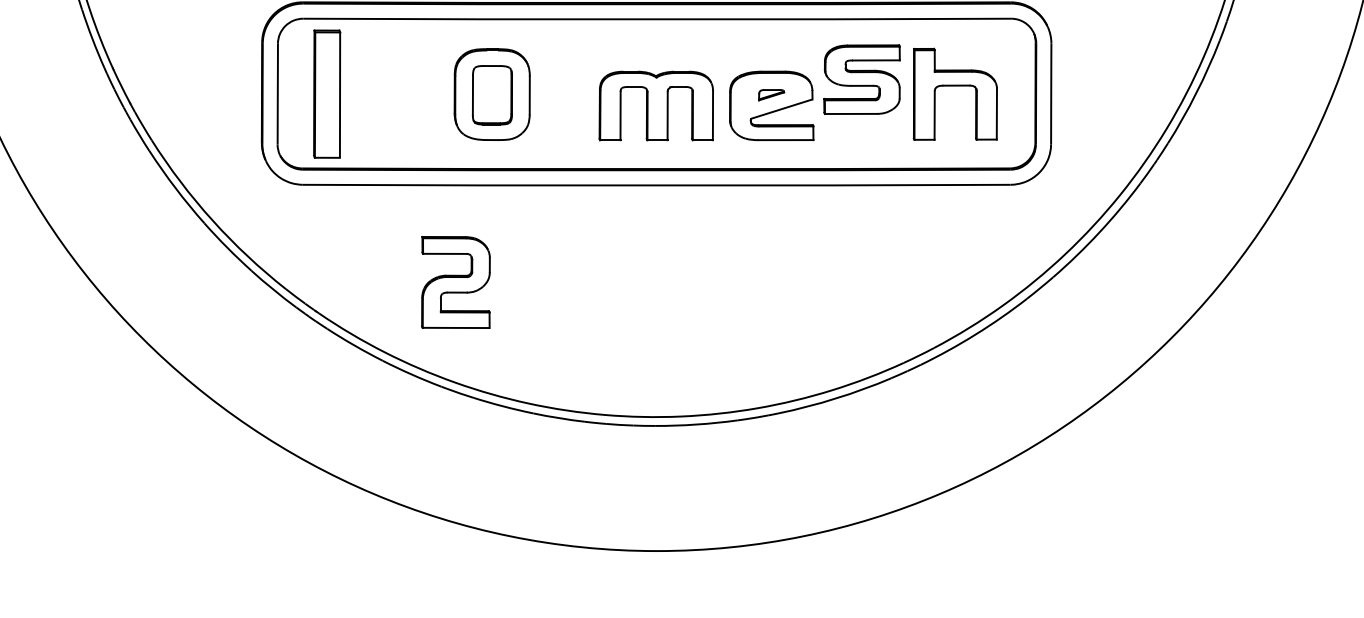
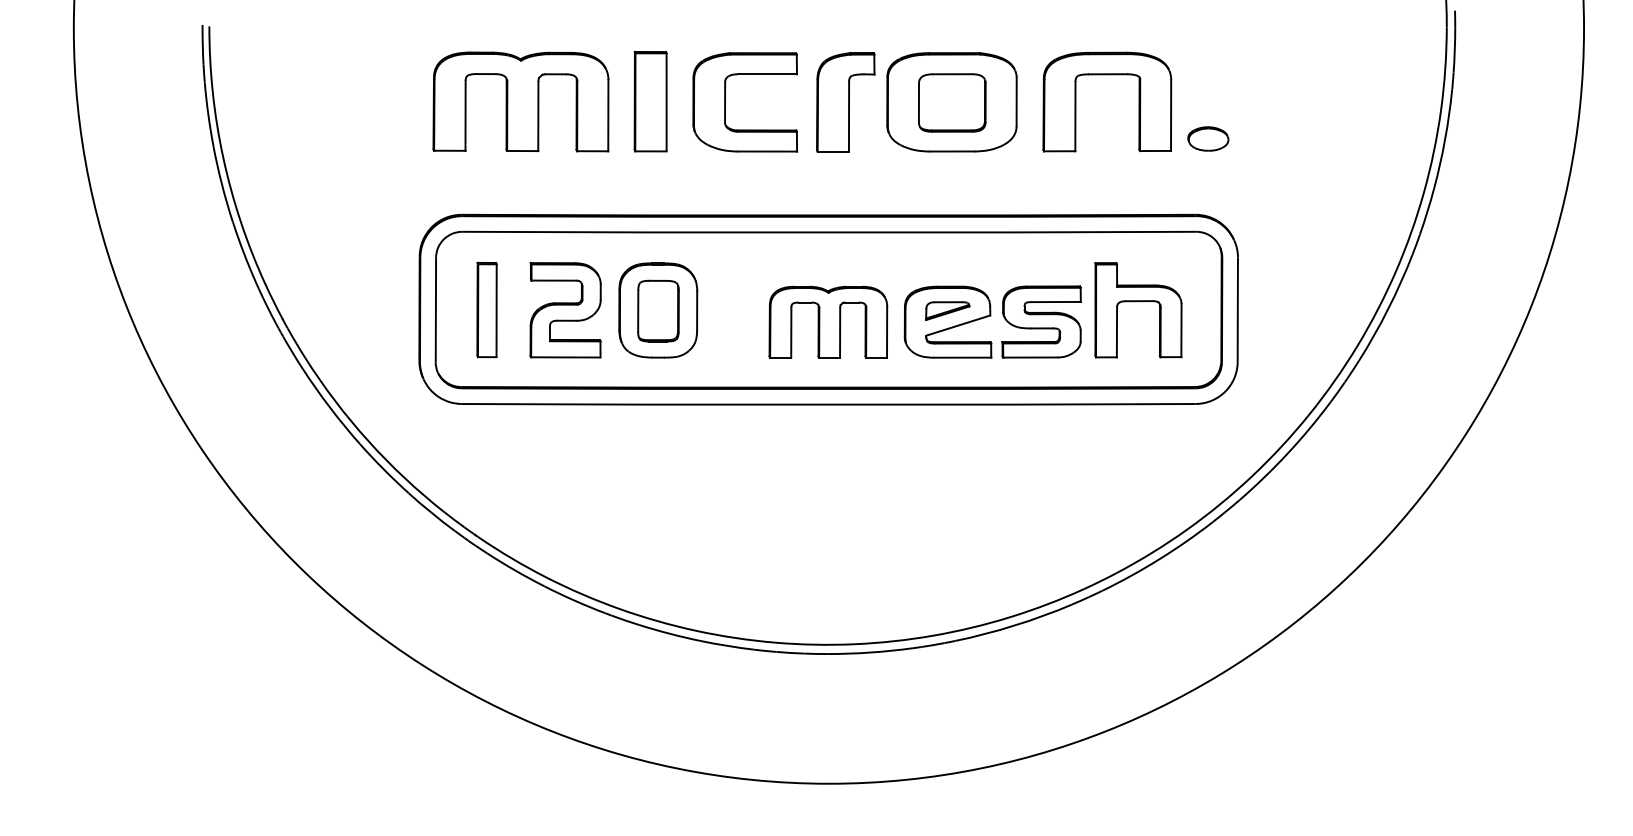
part: (861, 79) -> (1041, 321), moved
part: (326, 93) -> (486, 309), size x0.71
part: (771, 94) -> (947, 310), size x1.67
part: (455, 282) -> (565, 310), moved

